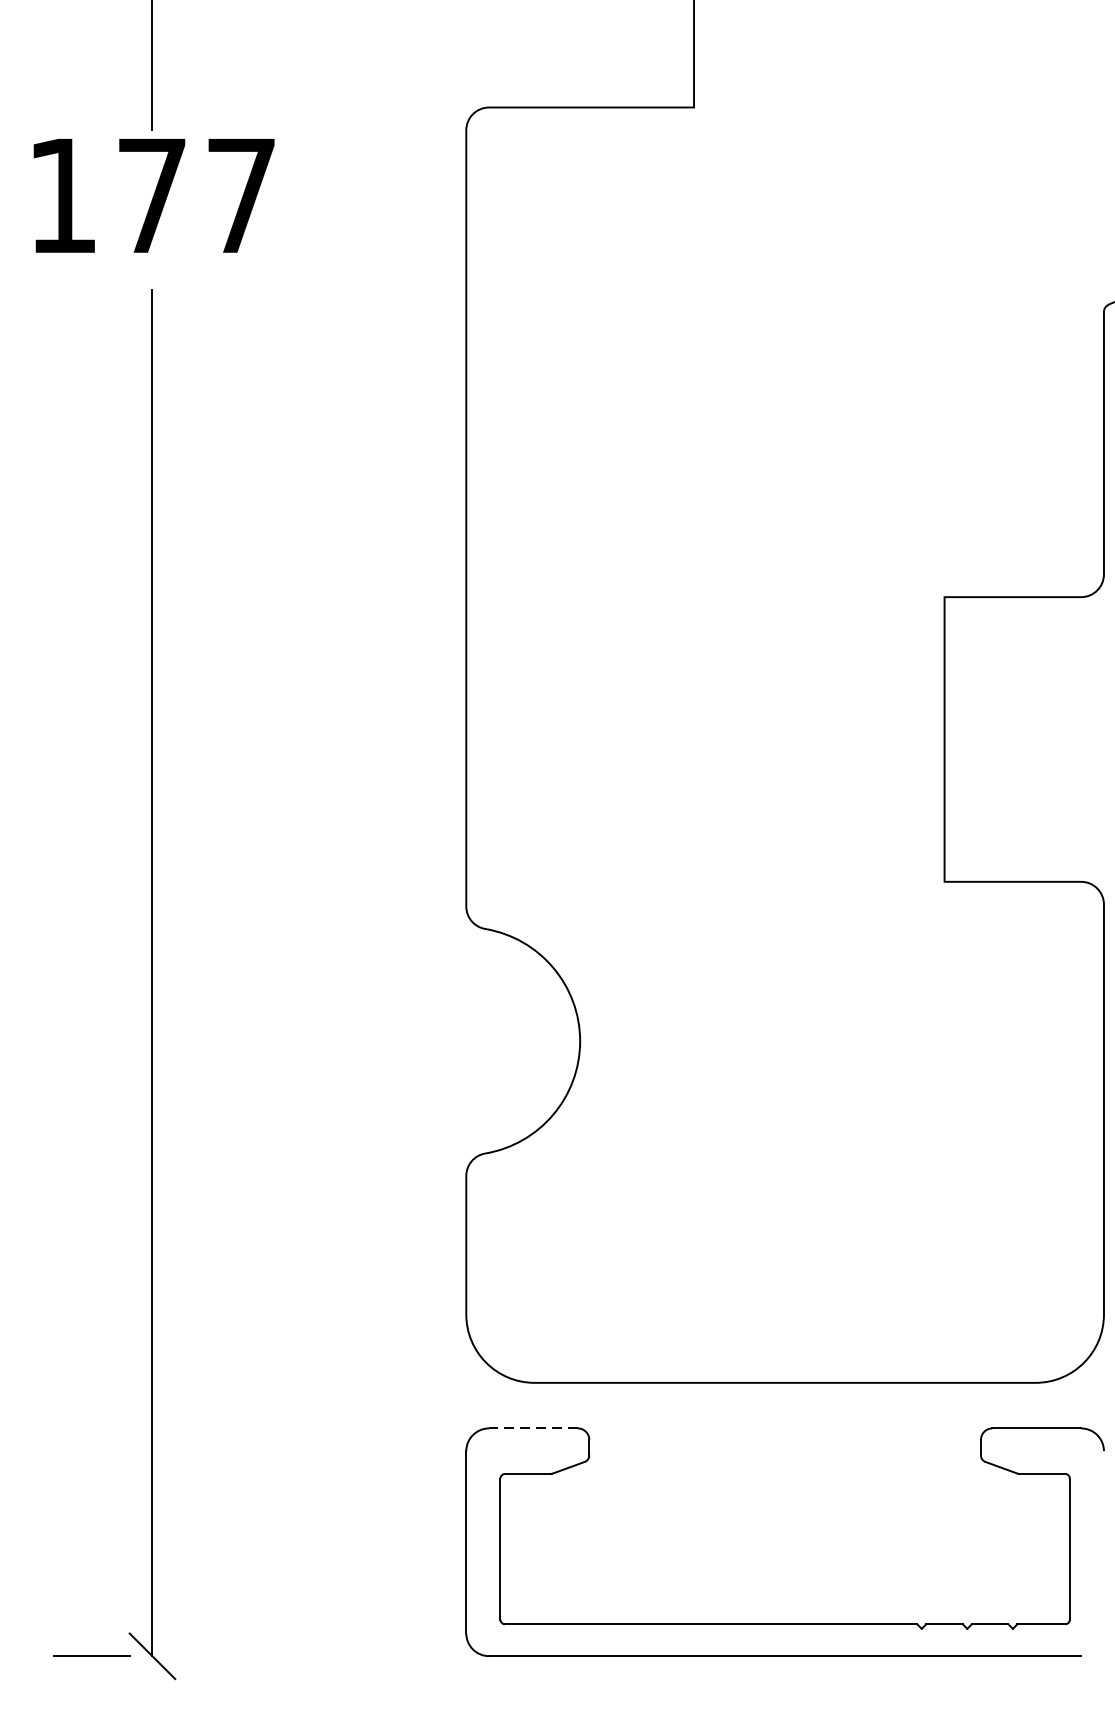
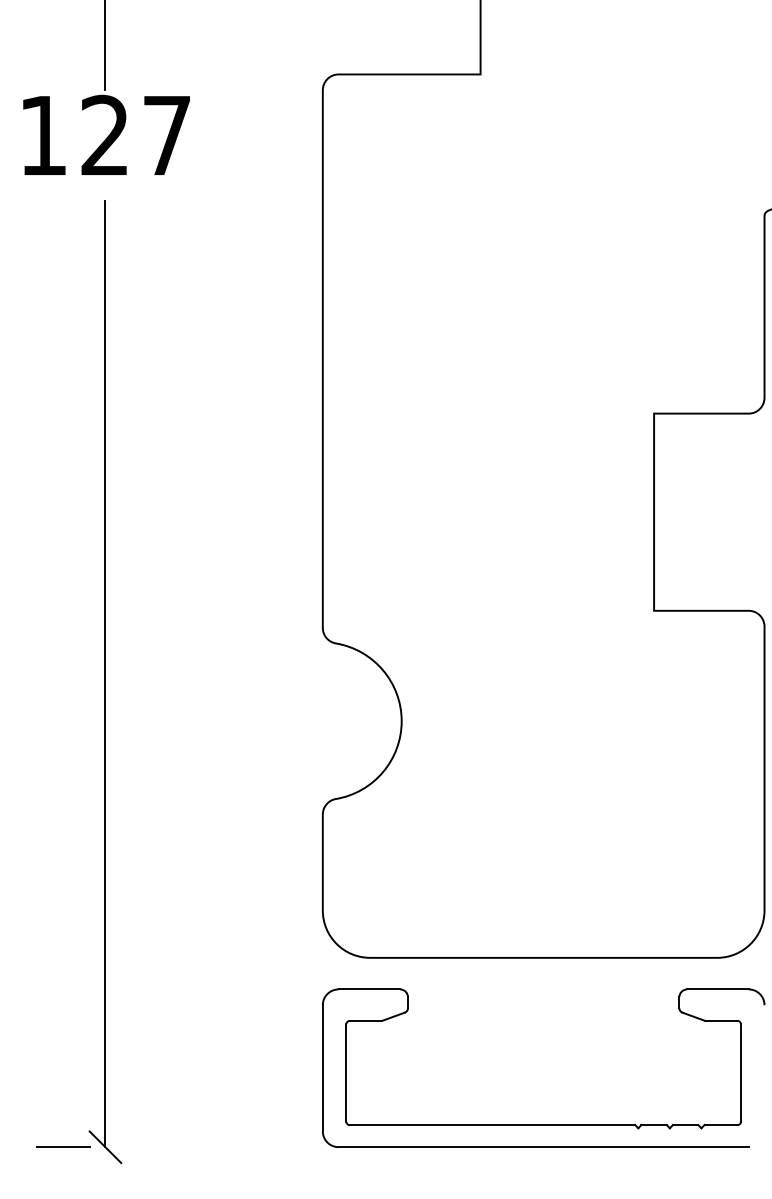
text: (151, 194) -> (104, 134), 177 -> 127
line: (533, 1428) -> (369, 989), dashed -> solid

